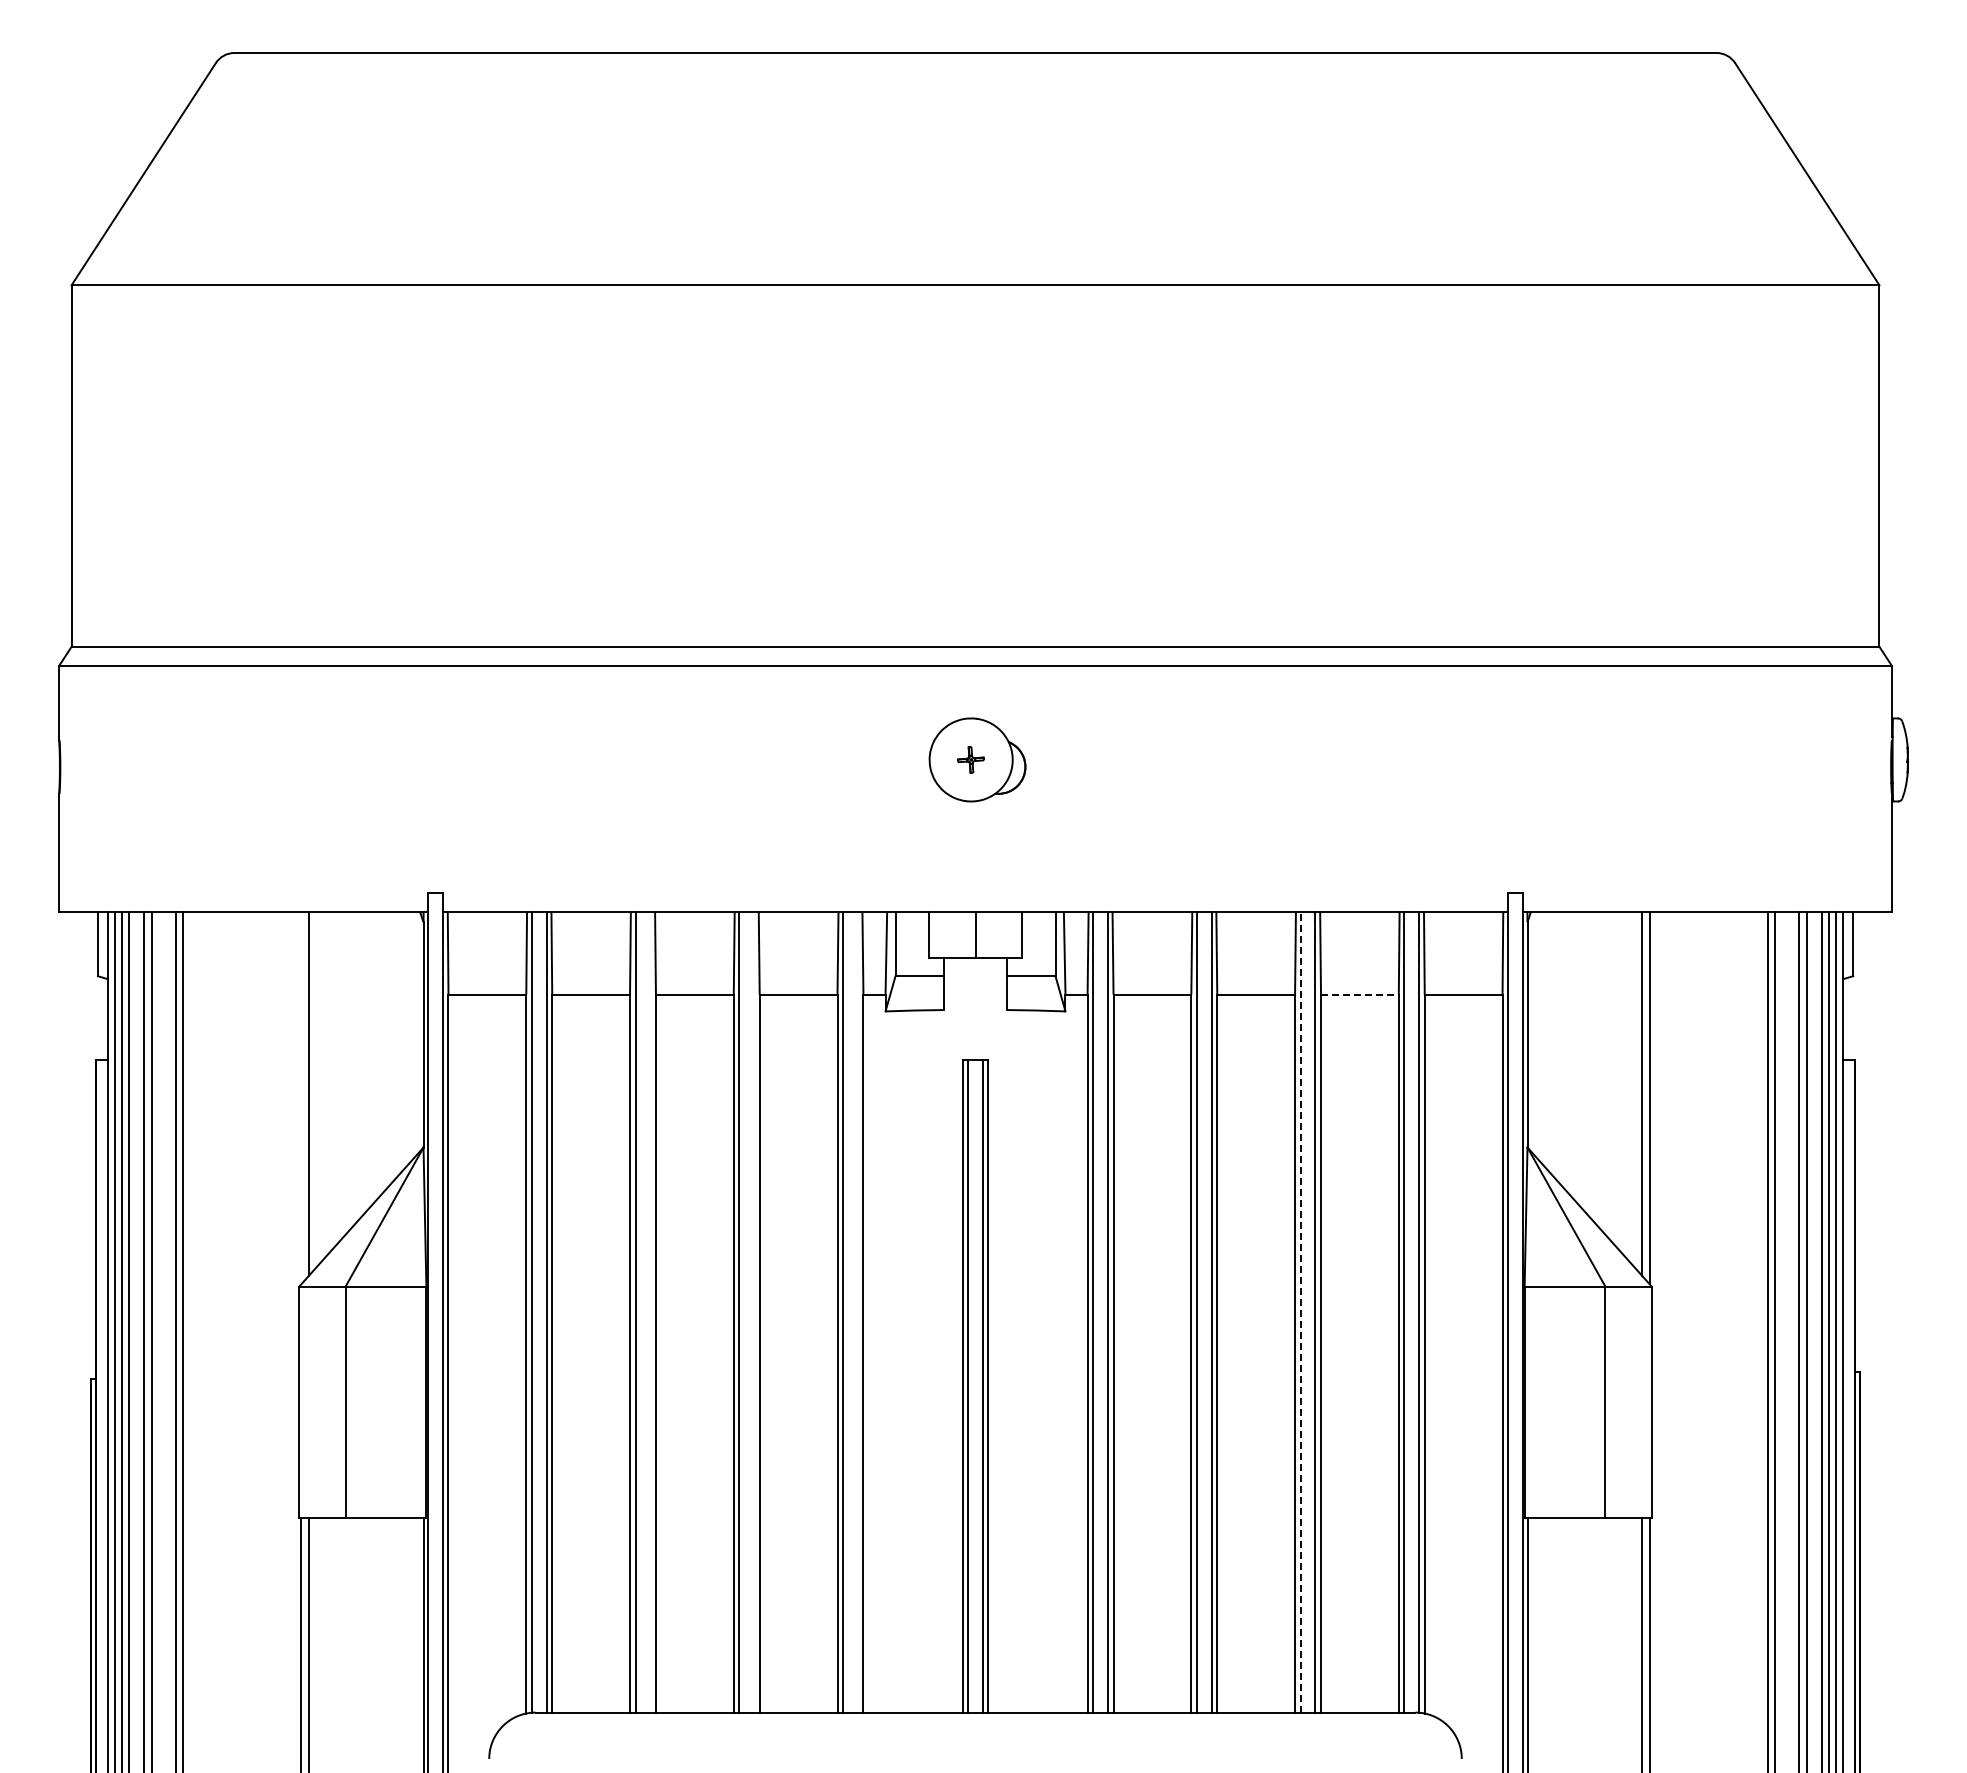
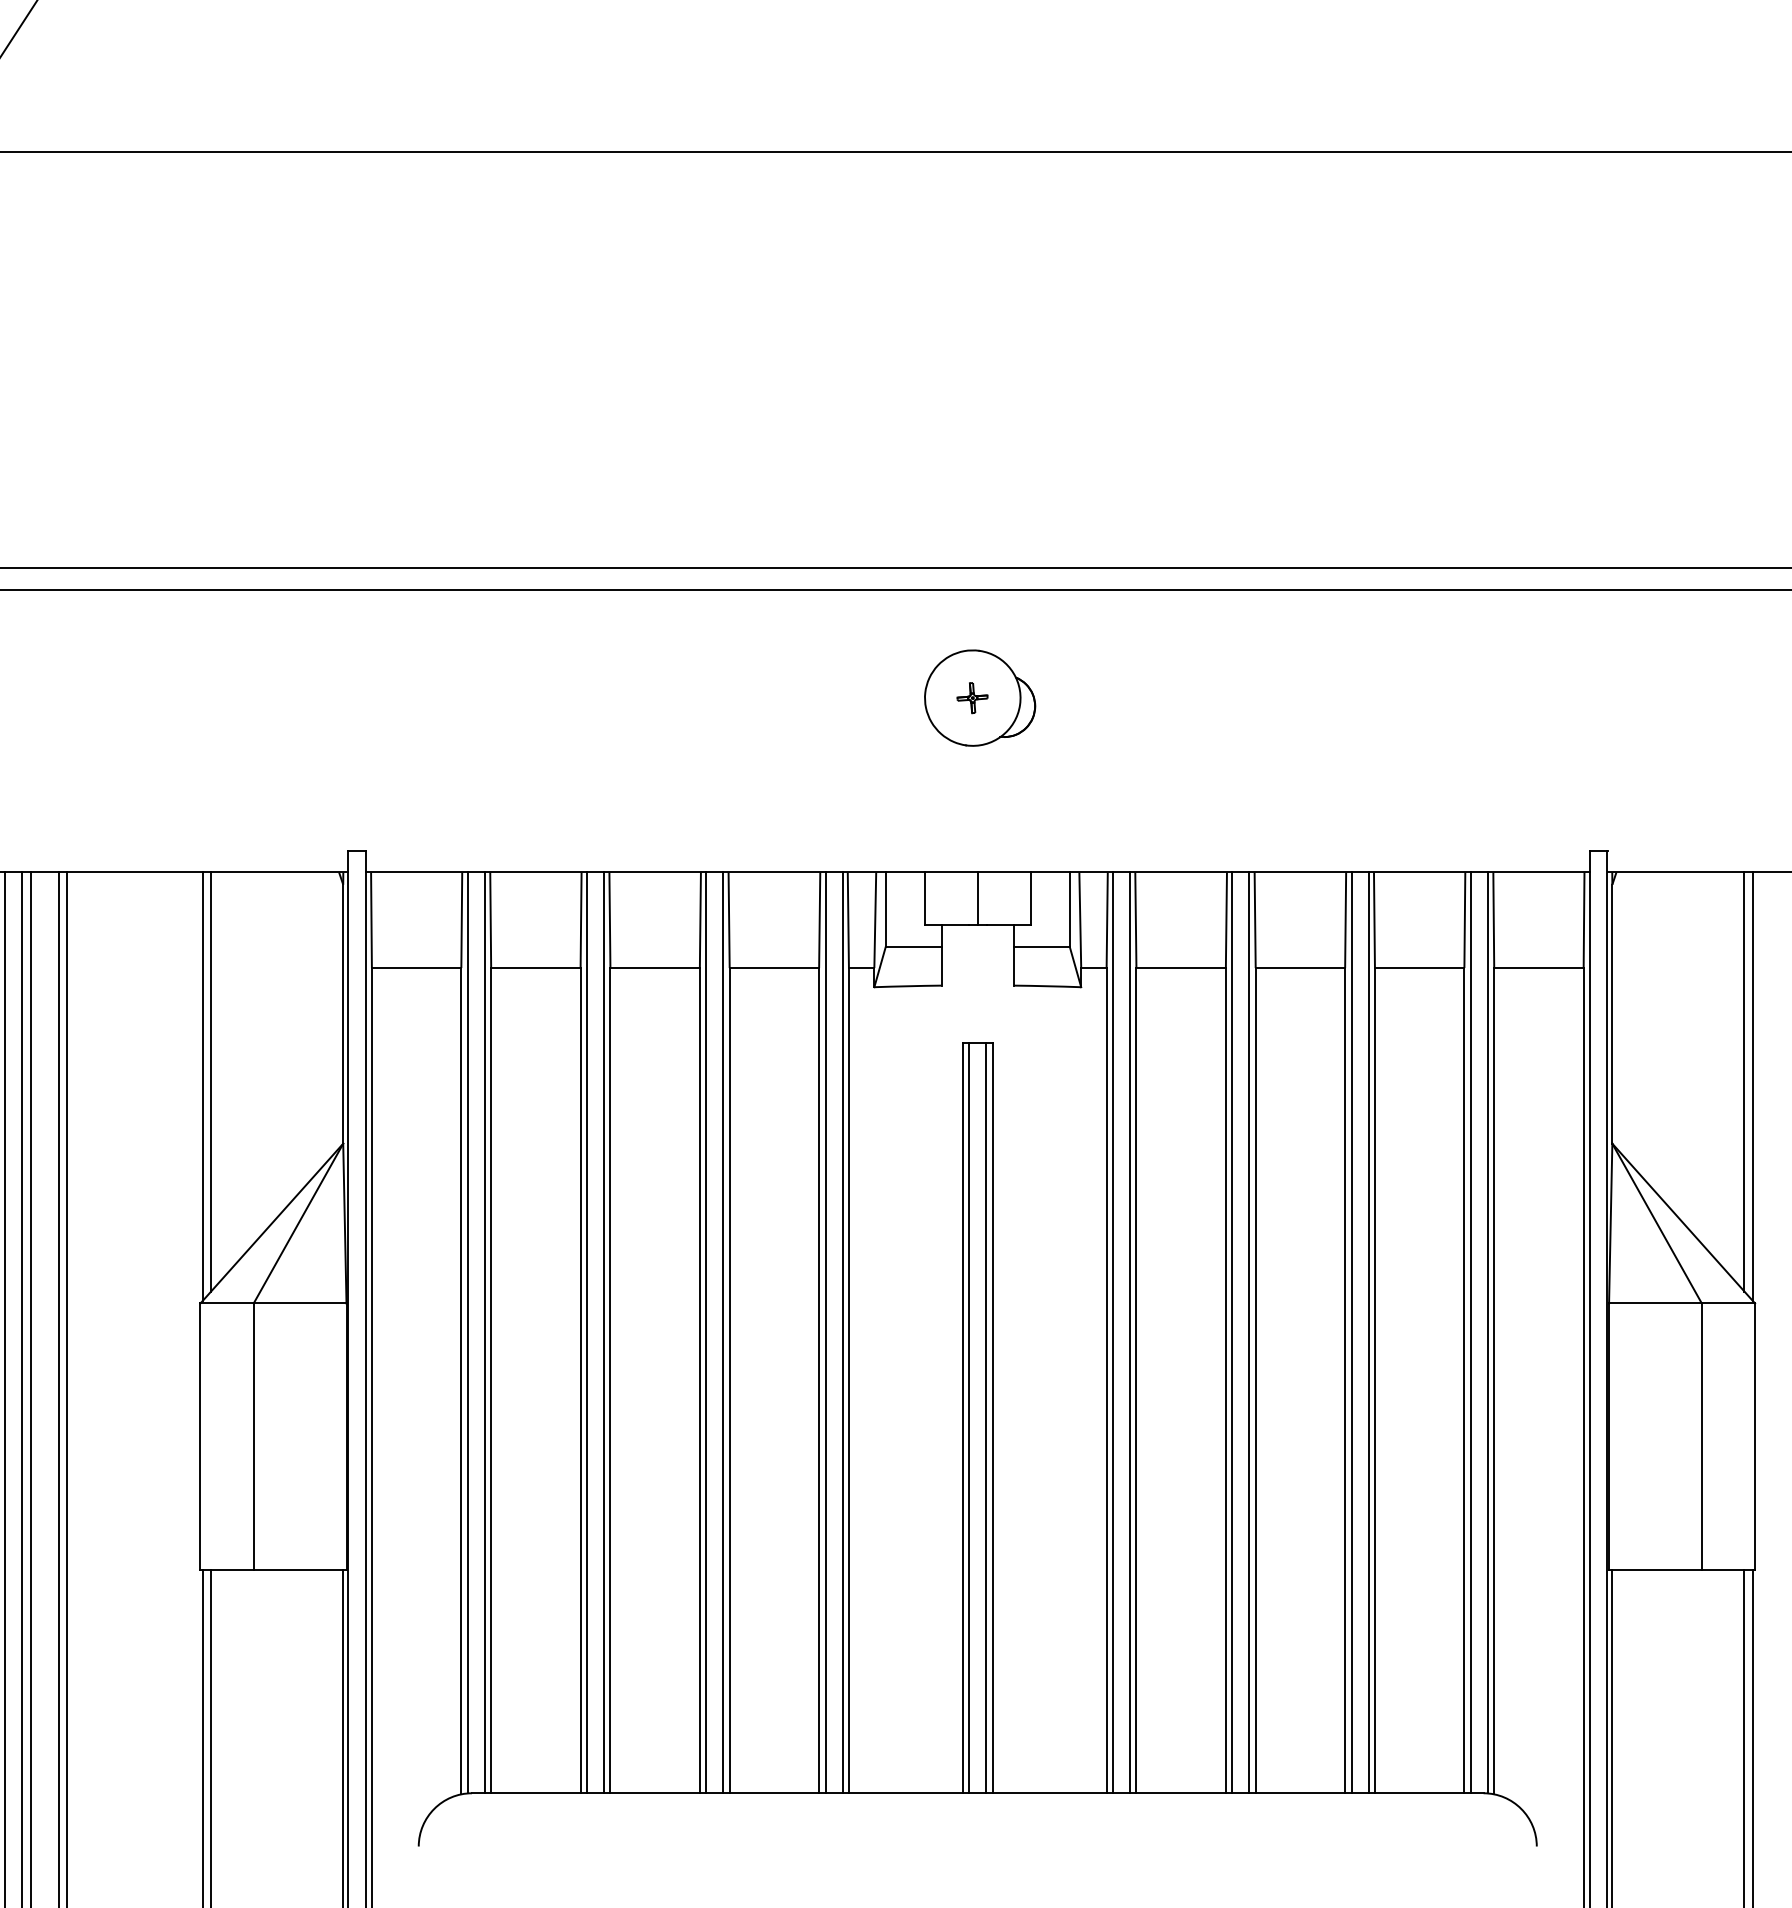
line: (1359, 994) -> (1419, 967), dashed -> solid
line: (301, 1097) -> (202, 1086), added
line: (650, 1311) -> (604, 1332), added
line: (754, 1311) -> (723, 1332), added
line: (857, 1311) -> (842, 1332), added
line: (1300, 1311) -> (1351, 1332), dashed -> solid

